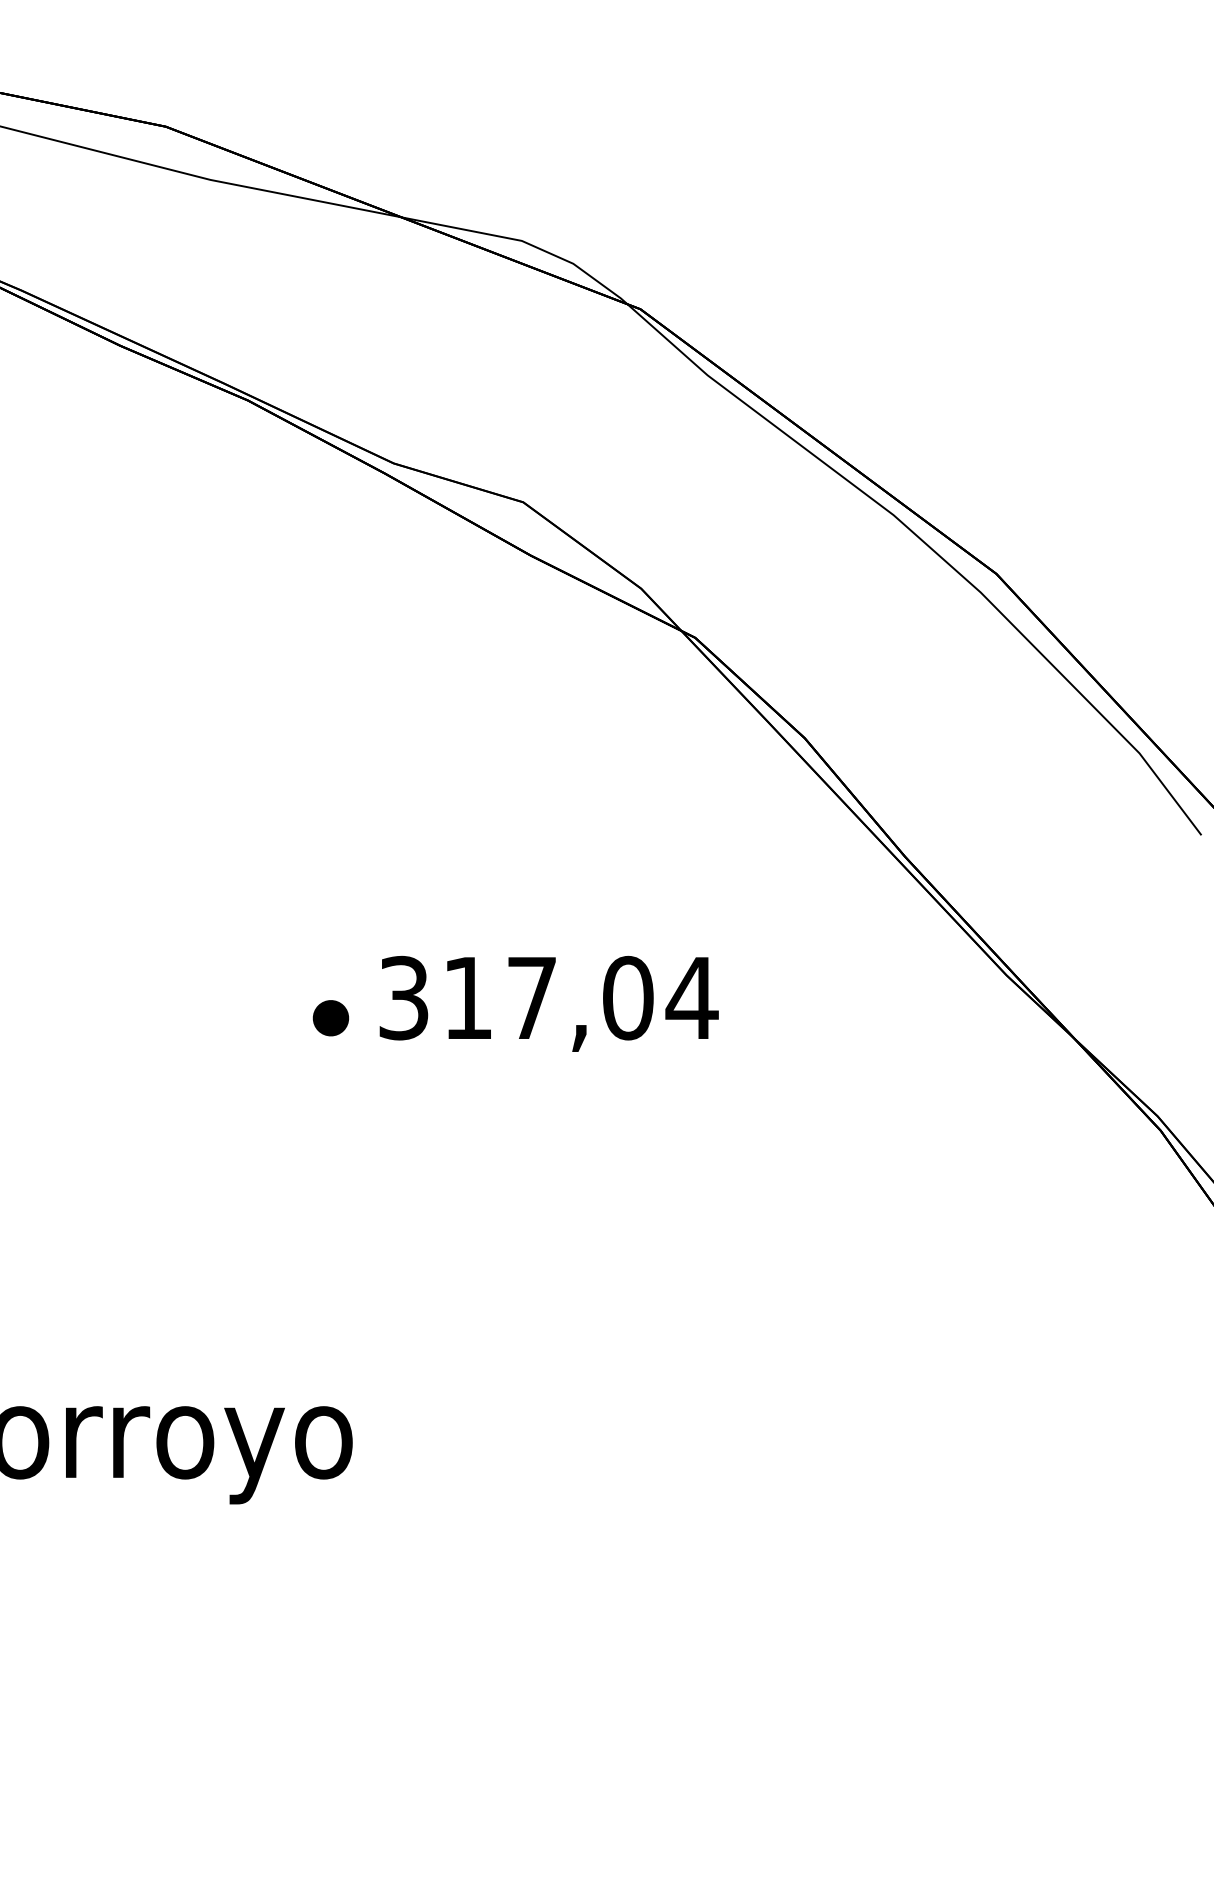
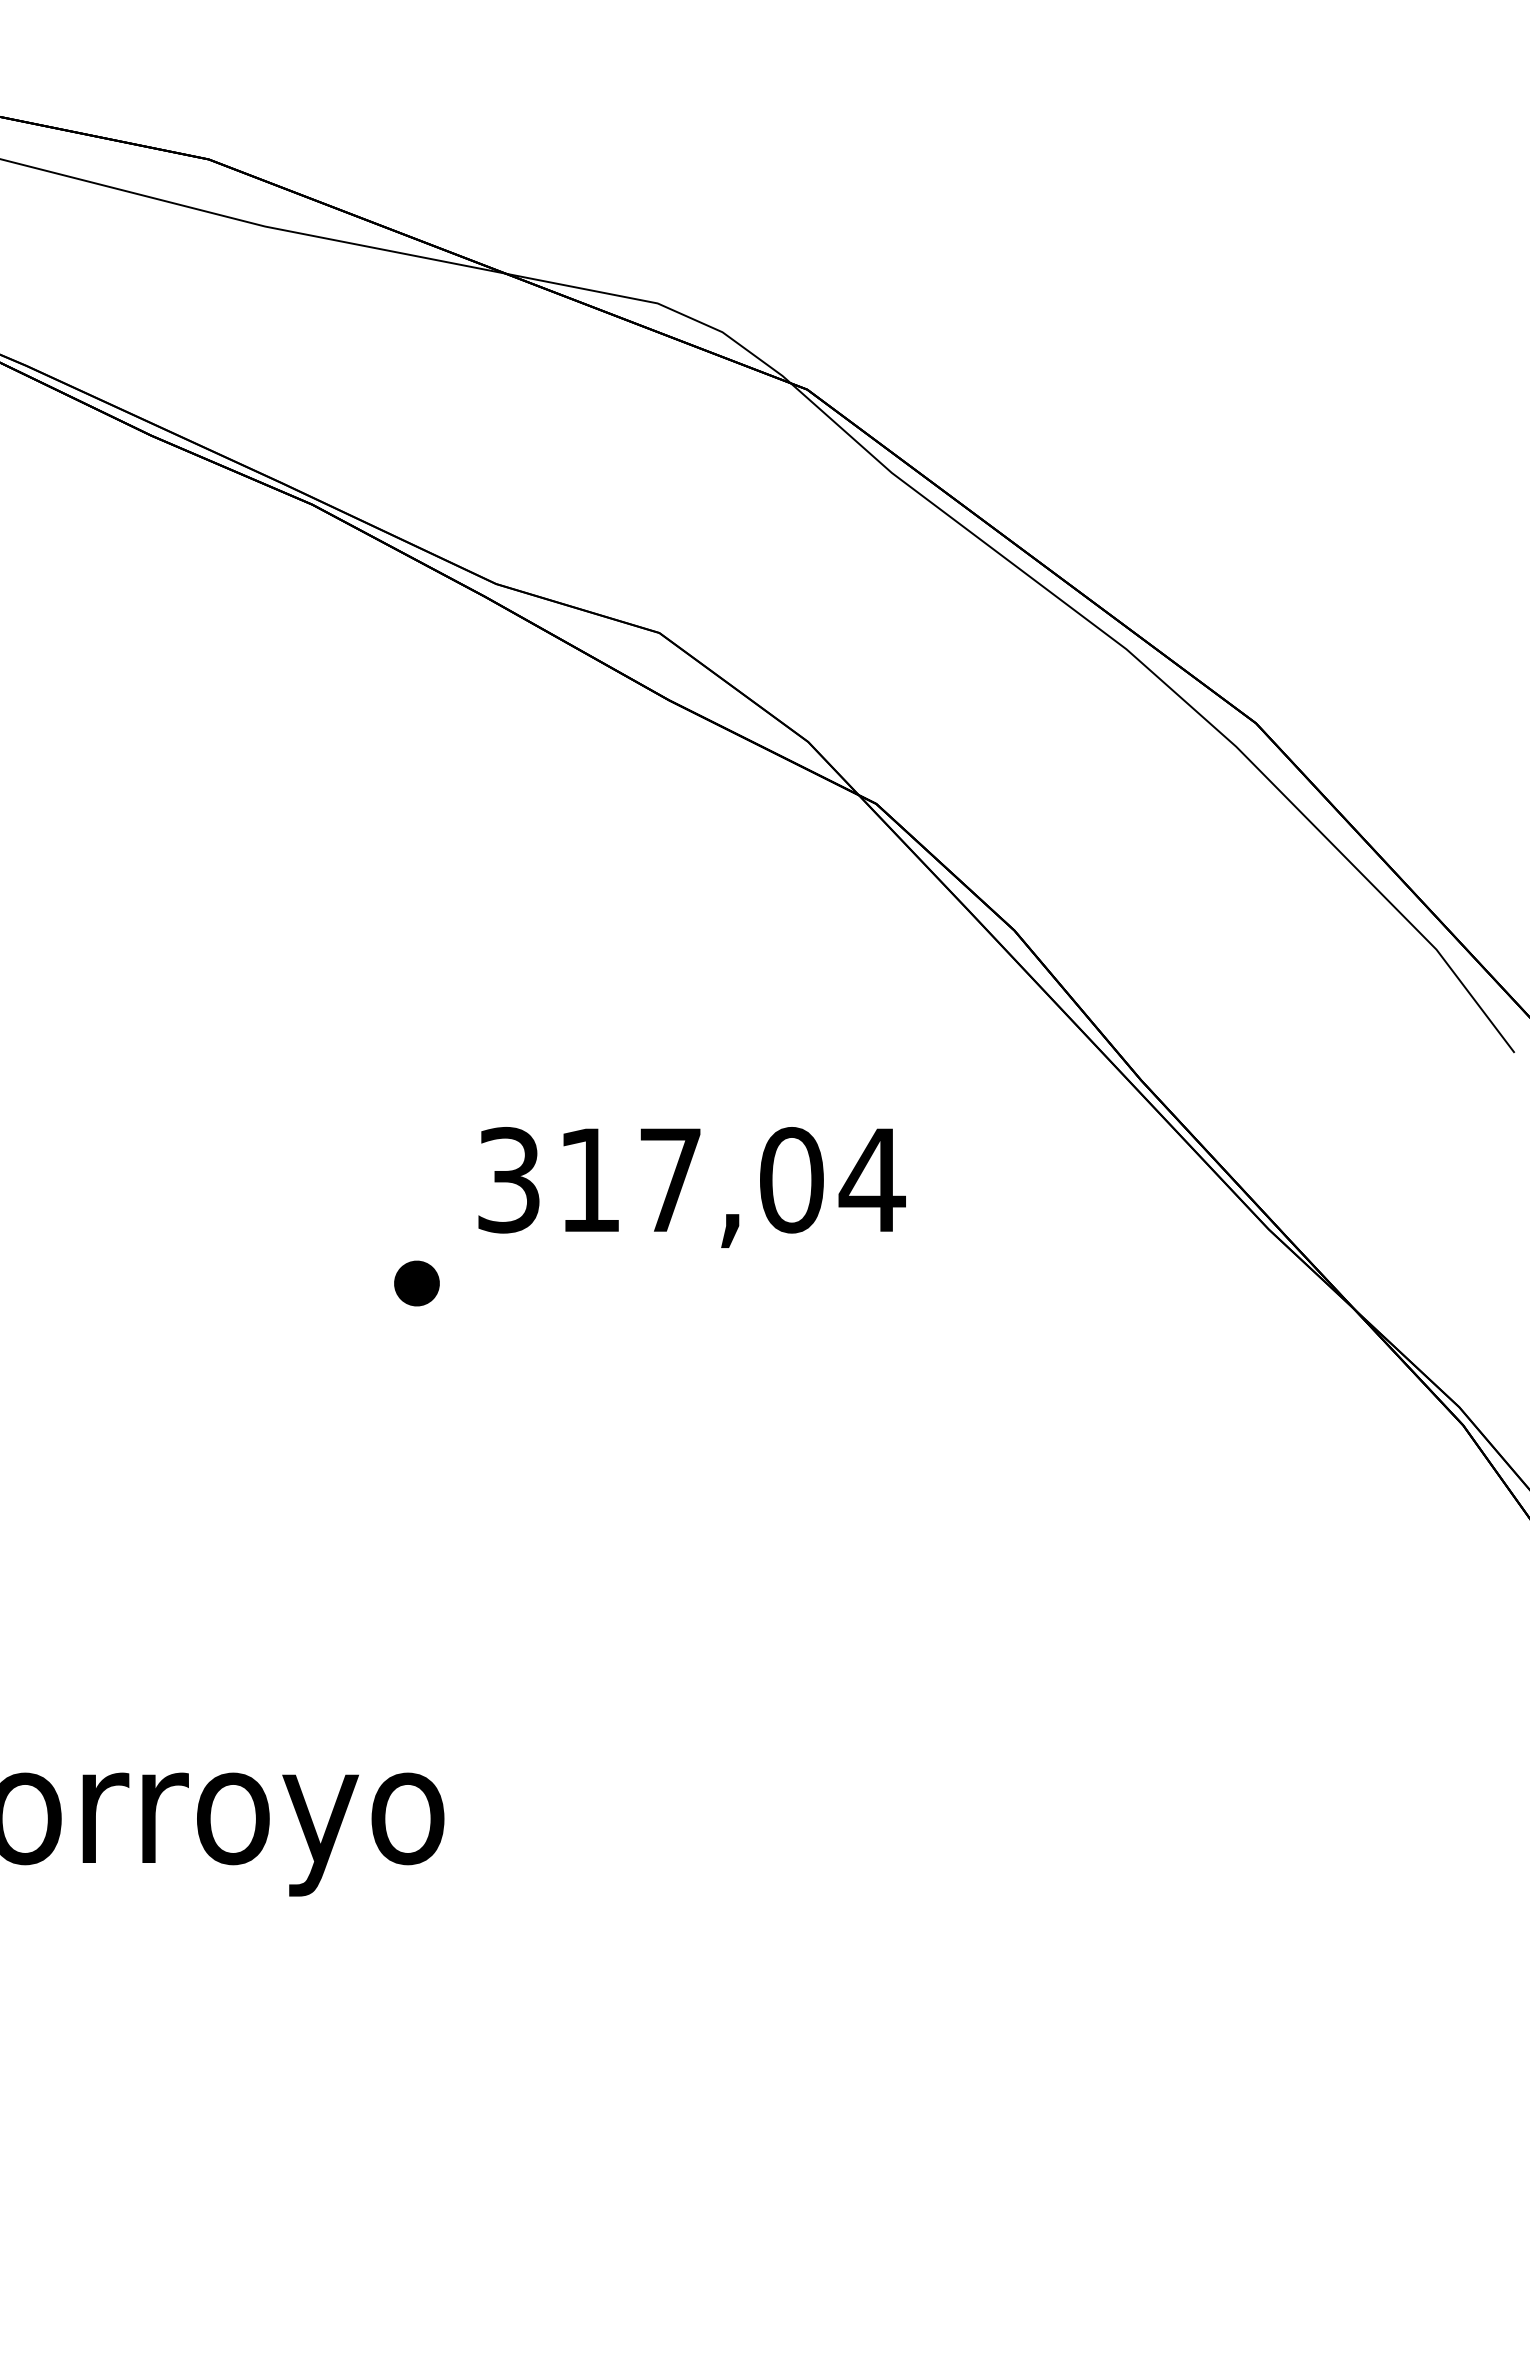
text: (548, 1003) -> (691, 1187), moved

